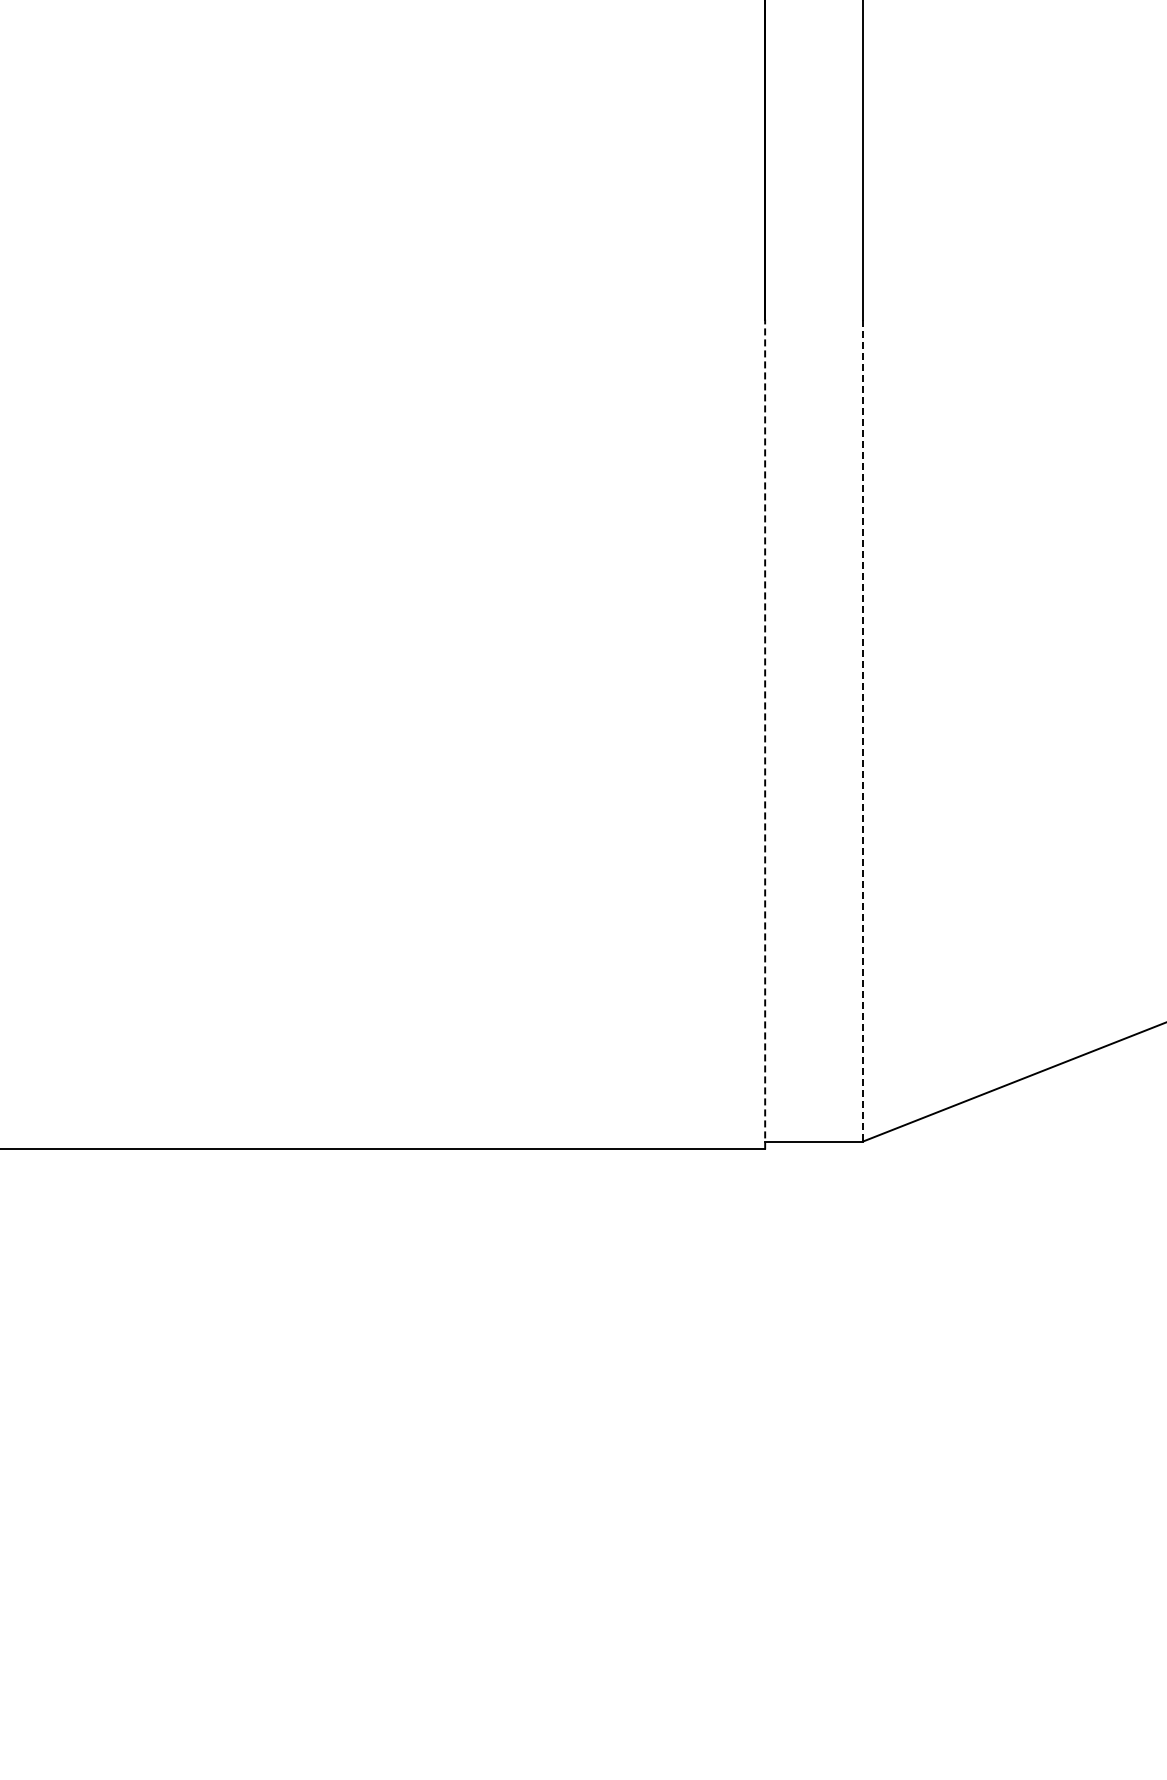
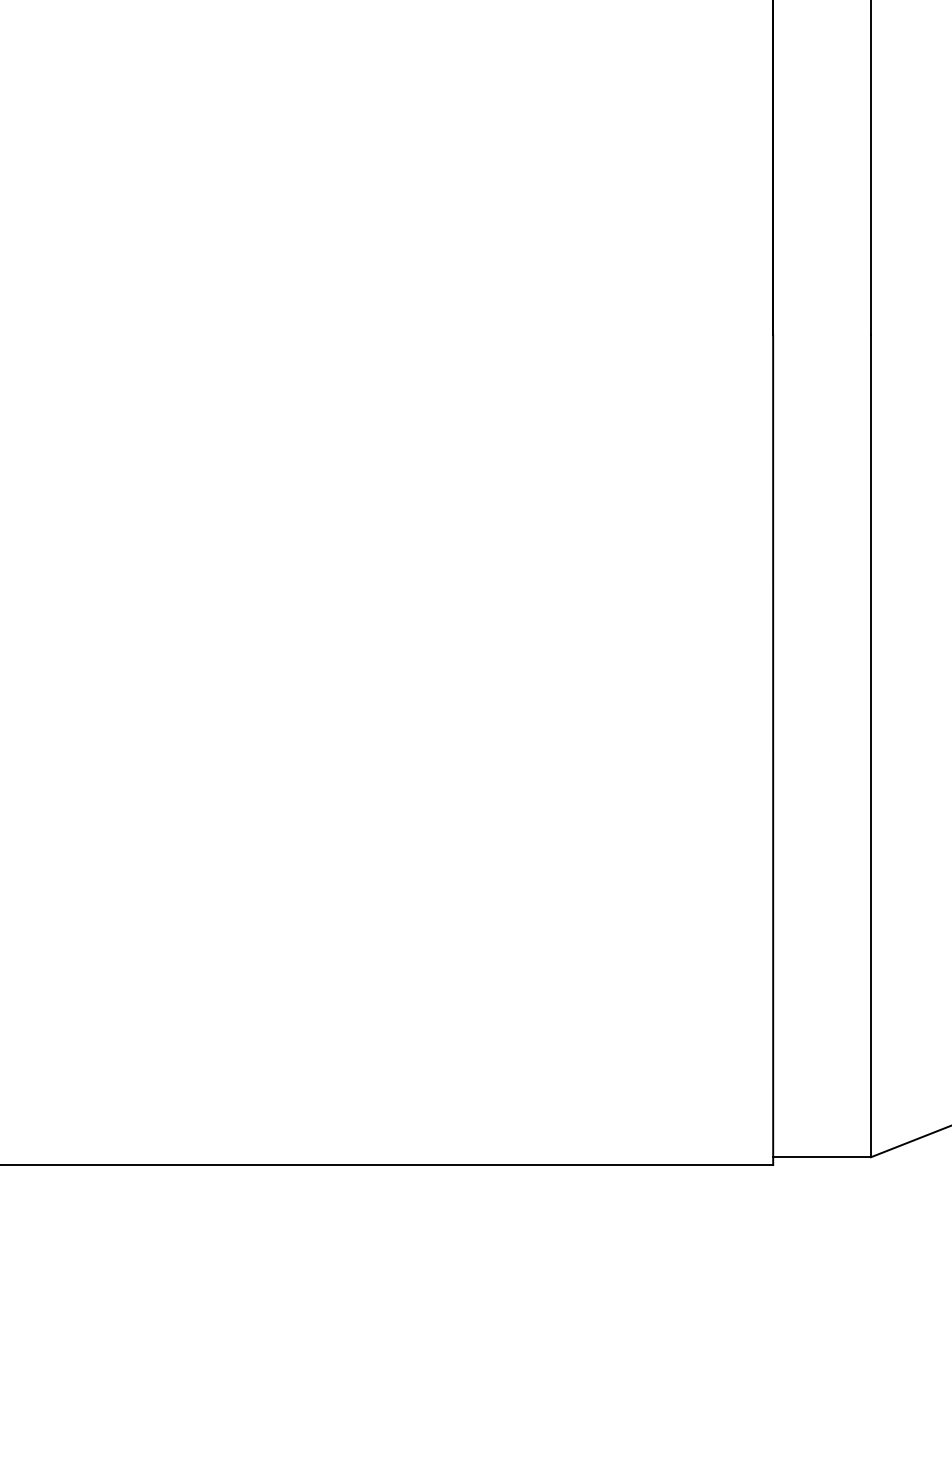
line: (862, 730) -> (870, 746), dashed -> solid
line: (765, 734) -> (773, 750), dashed -> solid

